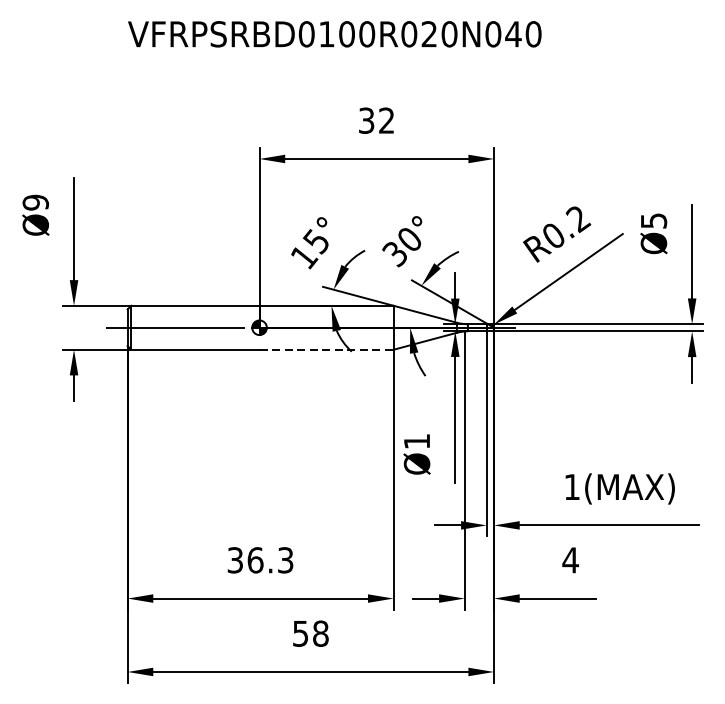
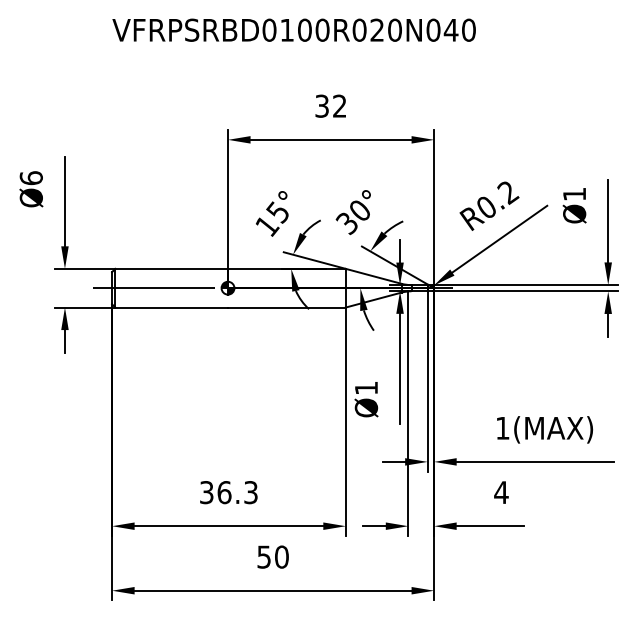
text: (34, 202) -> (30, 178), Ø9 -> Ø6
text: (653, 221) -> (574, 194), Ø5 -> Ø1
line: (326, 349) -> (286, 307), dashed -> solid
text: (320, 633) -> (281, 556), 58 -> 50

